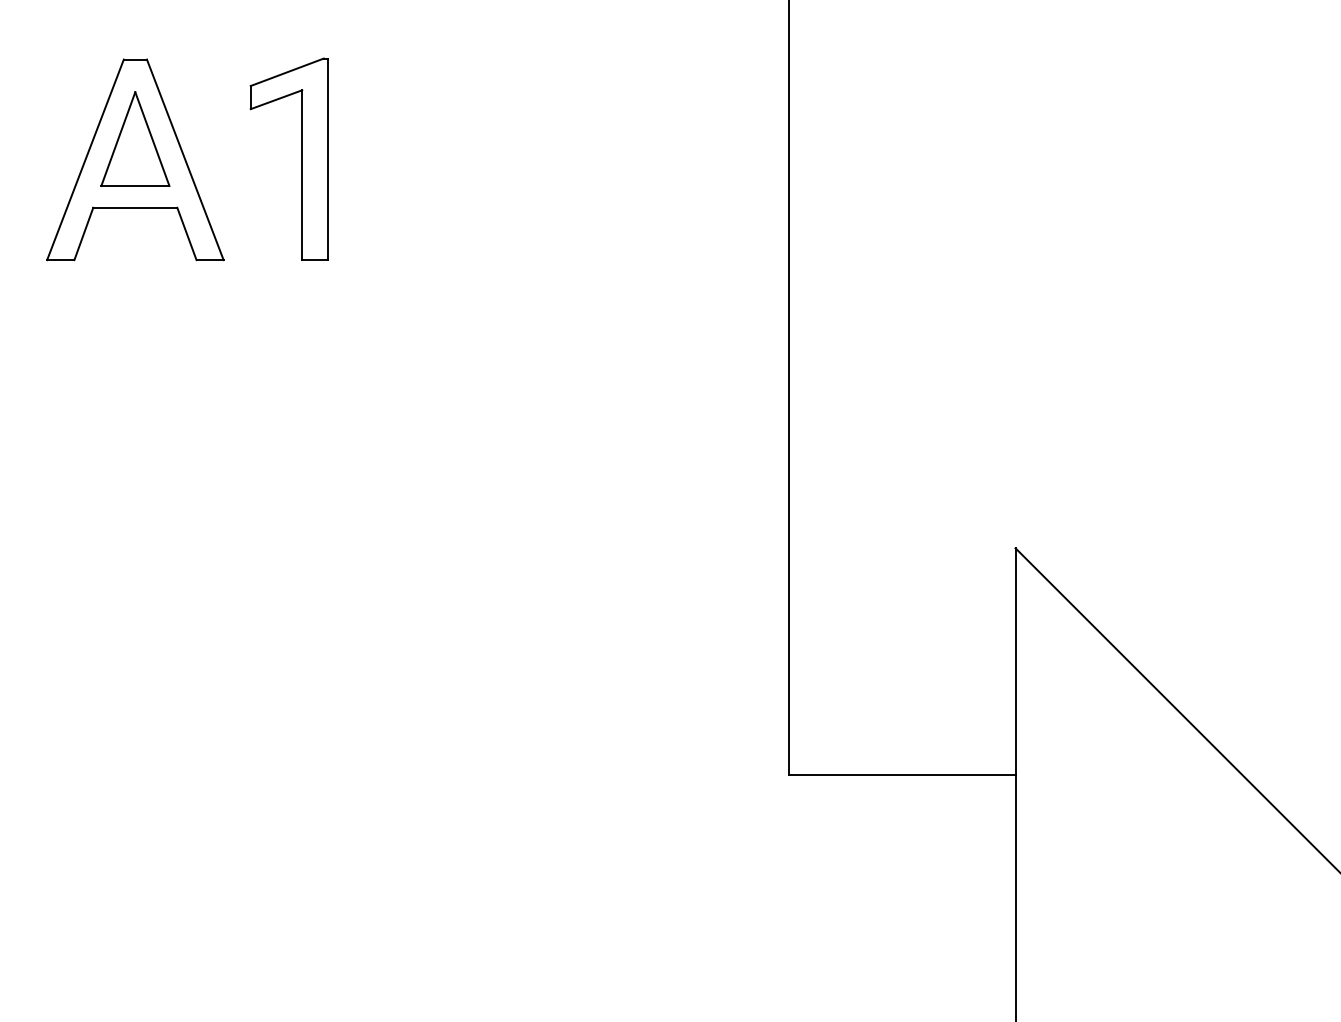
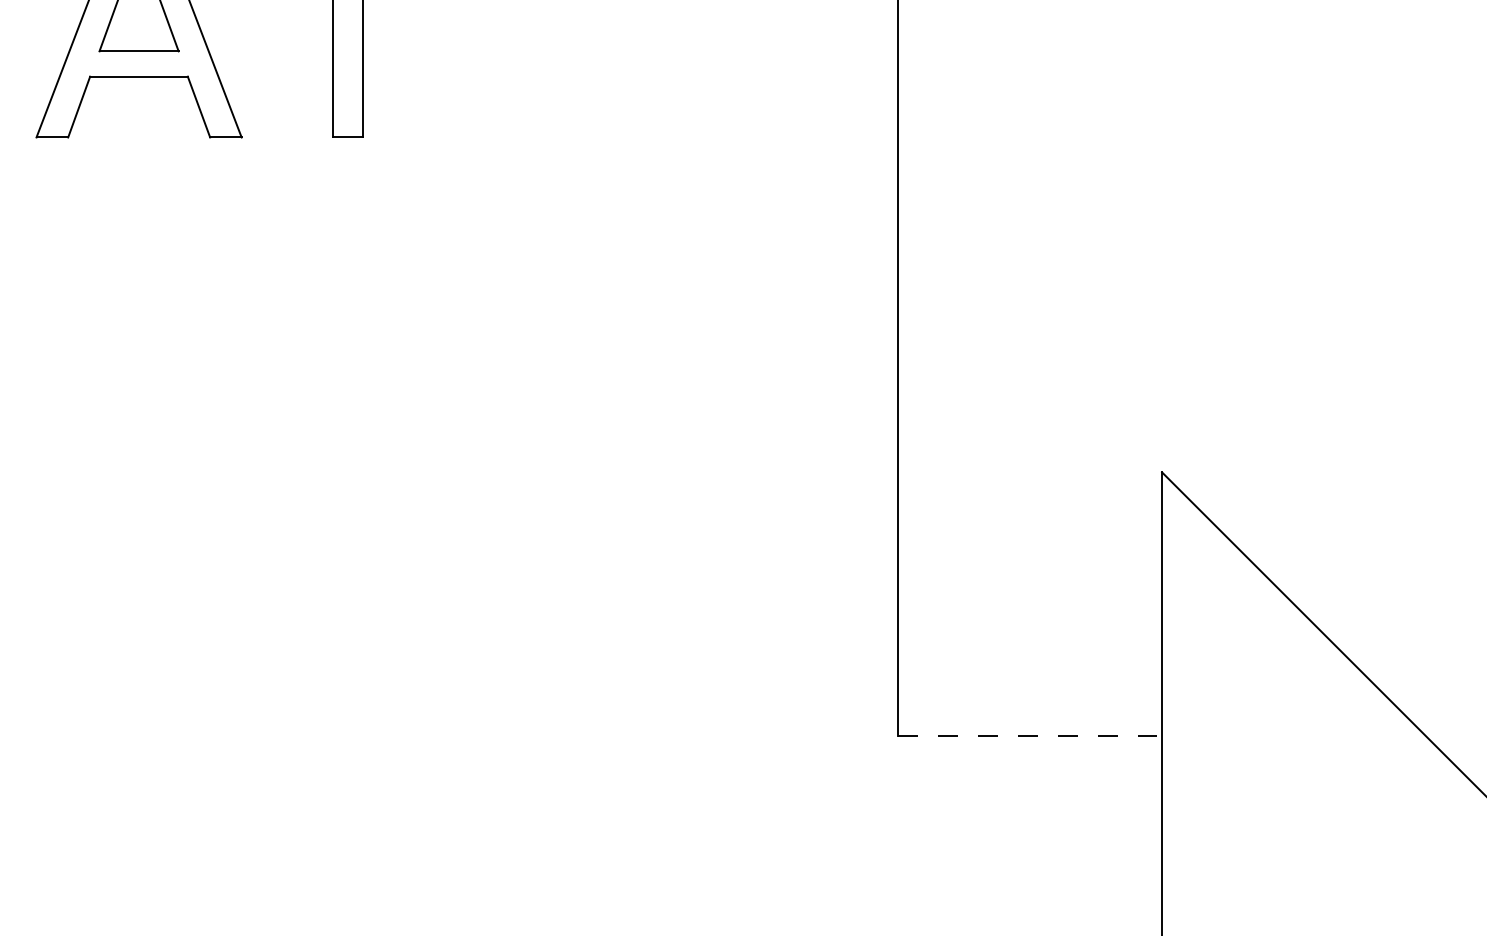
line: (902, 775) -> (1030, 736), solid -> dashed

